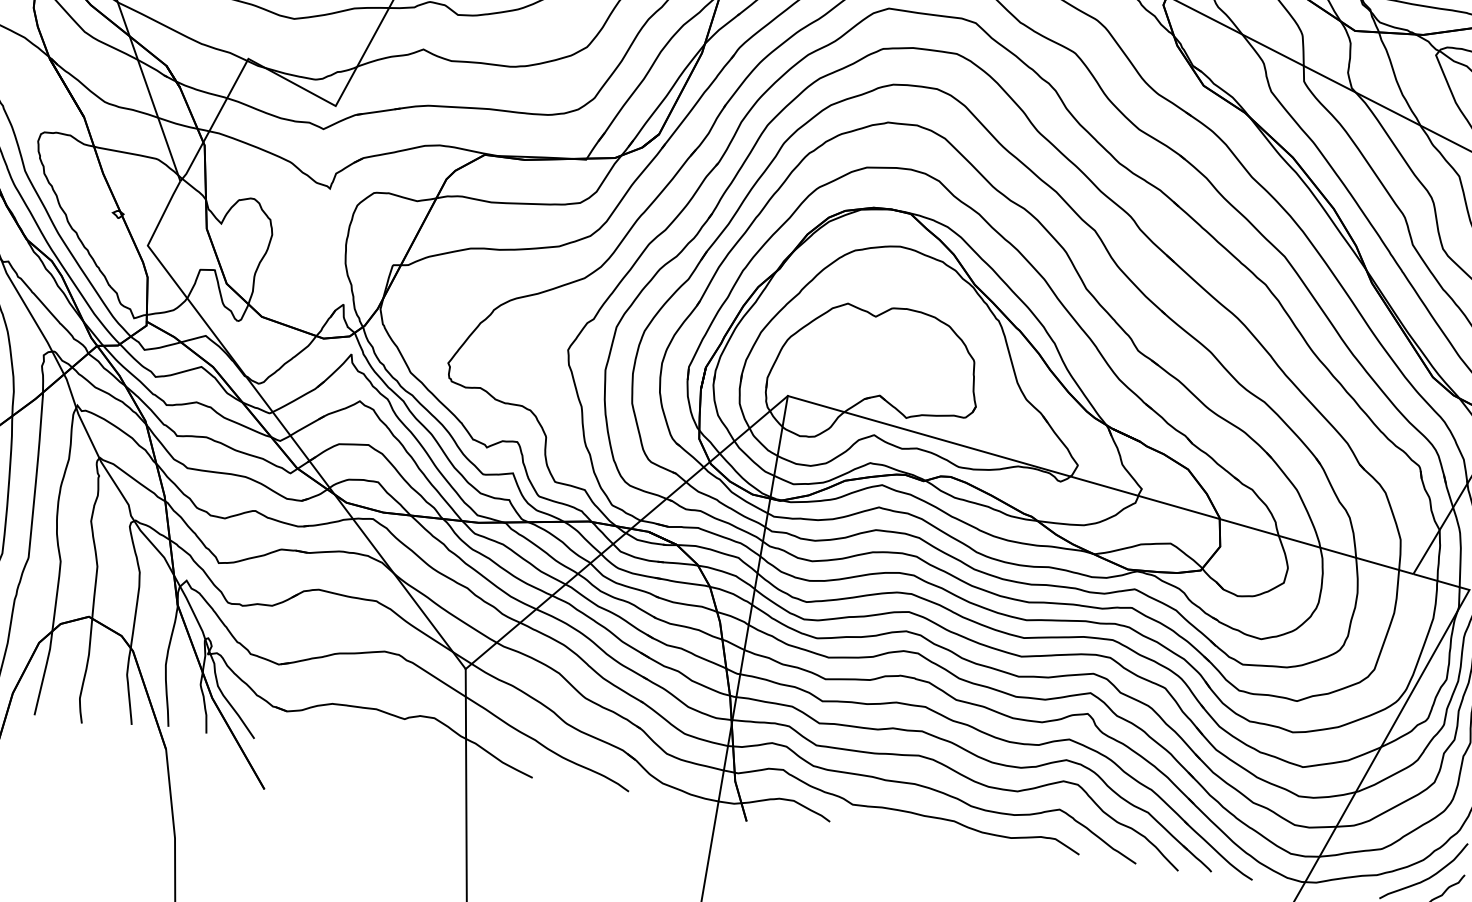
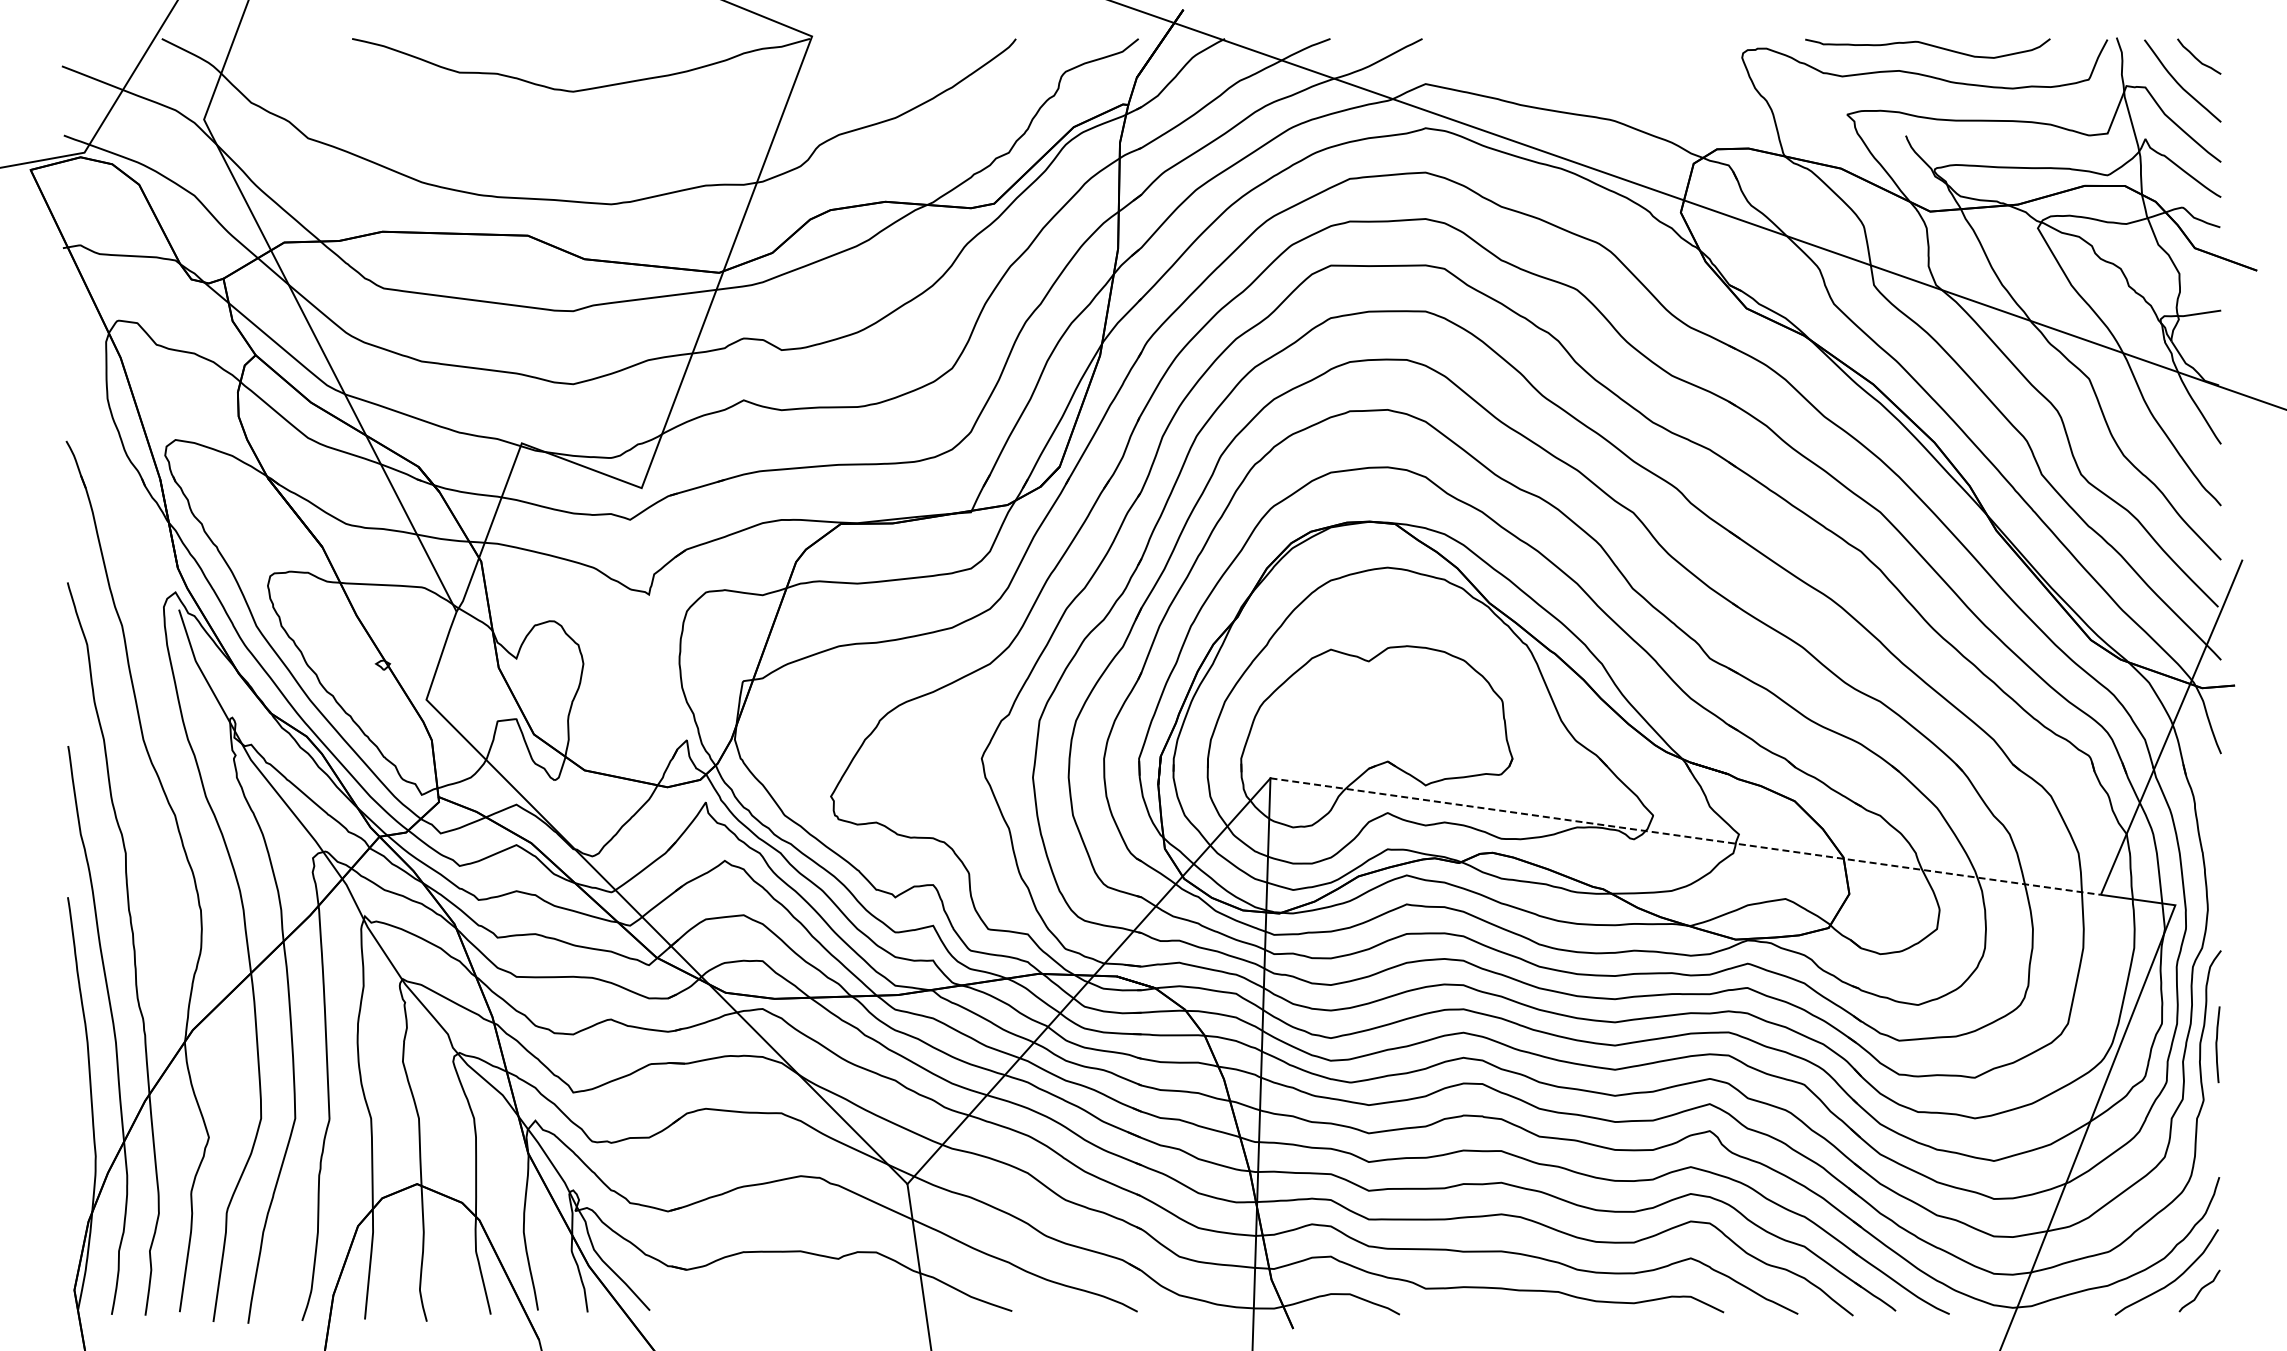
line: (1101, 485) -> (1686, 836), solid -> dashed

